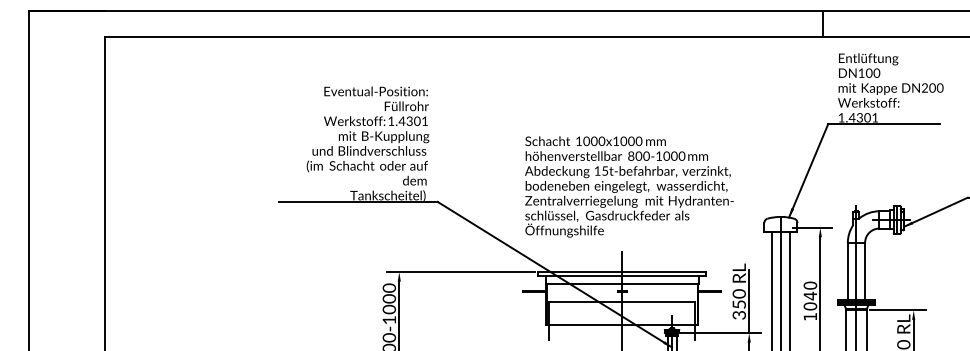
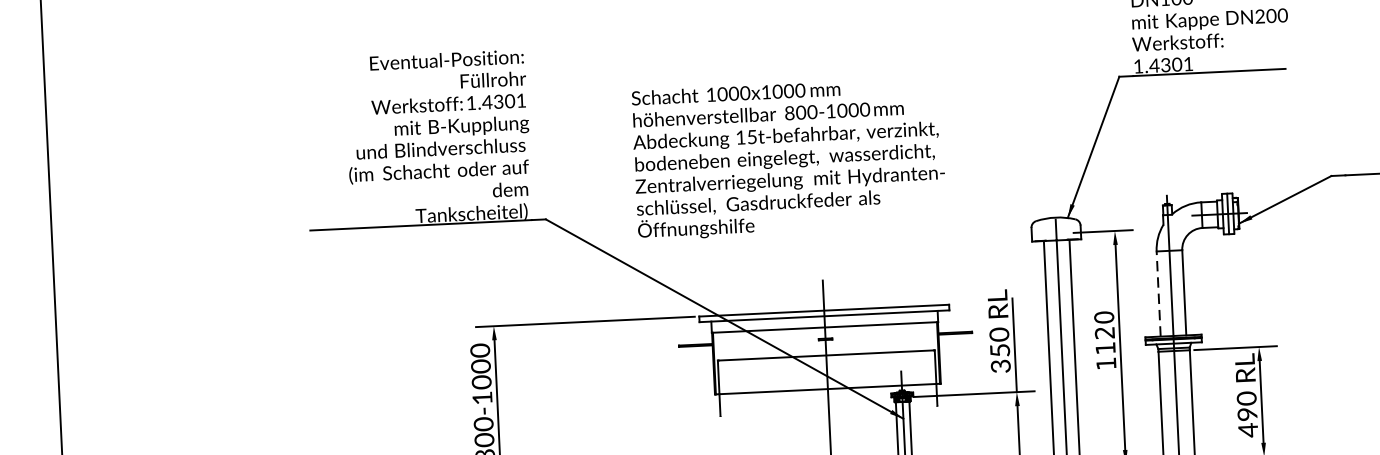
text: (629, 186) -> (789, 158), moved
line: (847, 271) -> (1158, 293), solid -> dashed
text: (810, 300) -> (1105, 339), 1040 -> 1120

